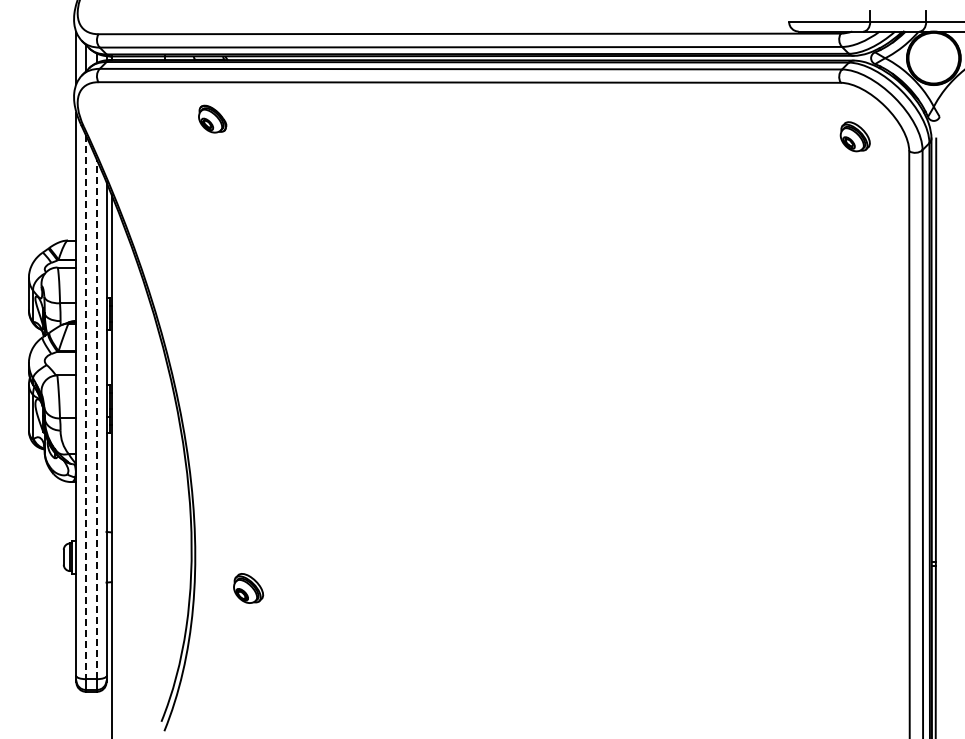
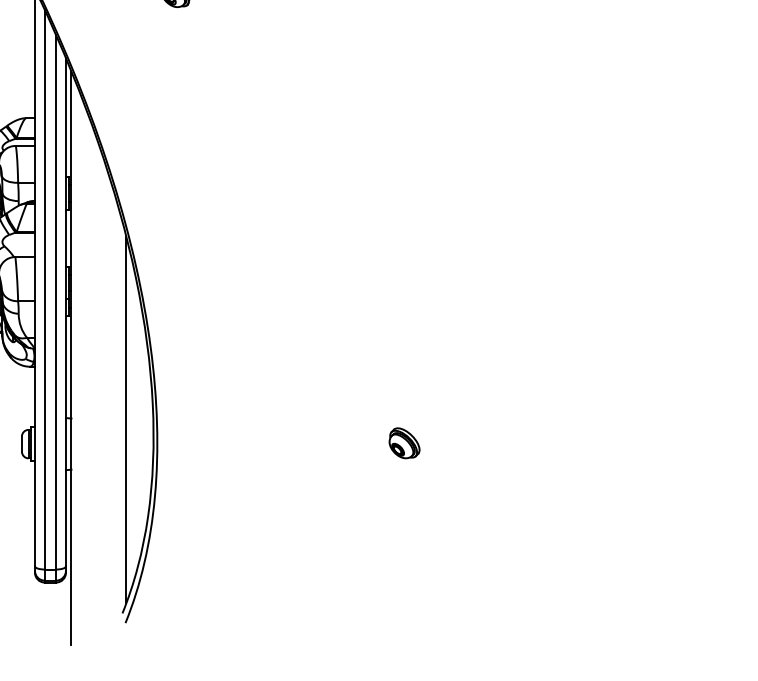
line: (85, 407) -> (44, 289), dashed -> solid
line: (97, 419) -> (56, 302), dashed -> solid
line: (165, 533) -> (126, 419), added
part: (248, 588) -> (404, 443), moved

